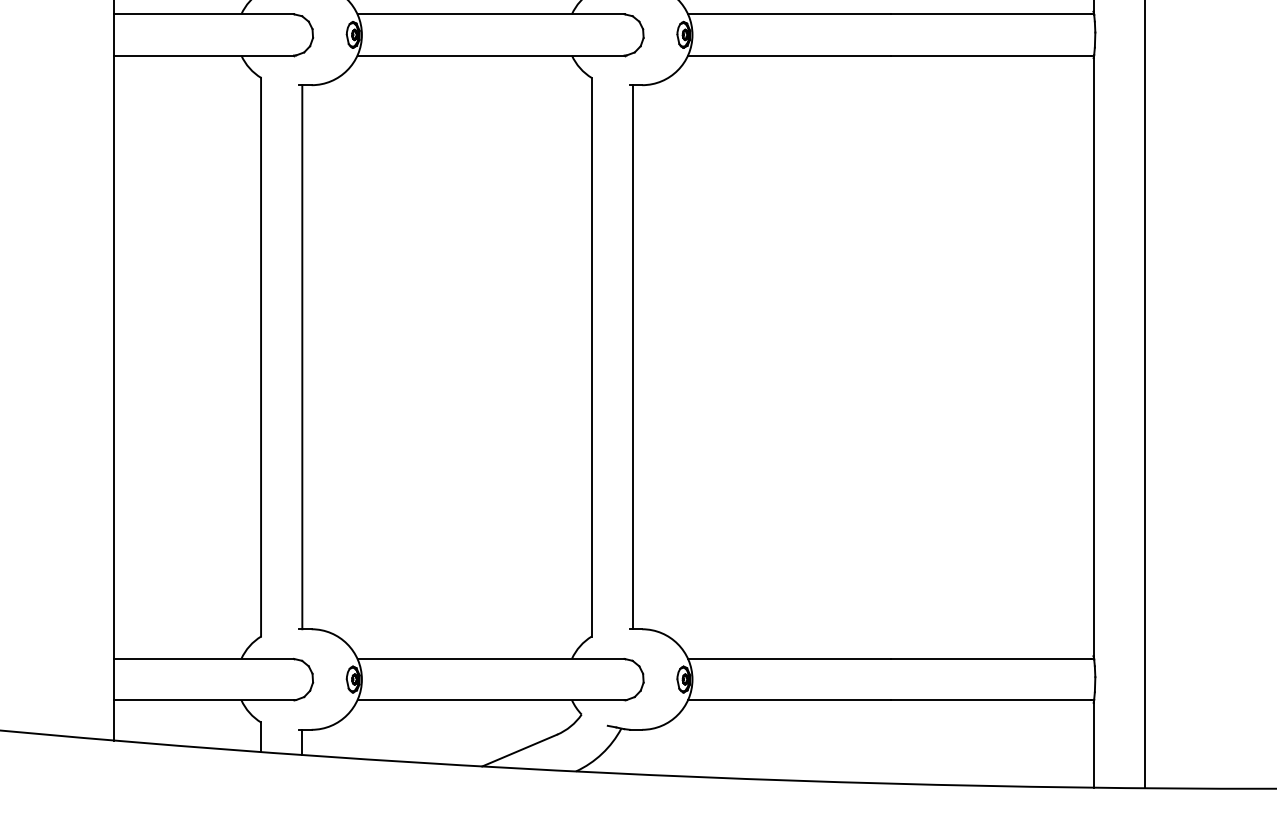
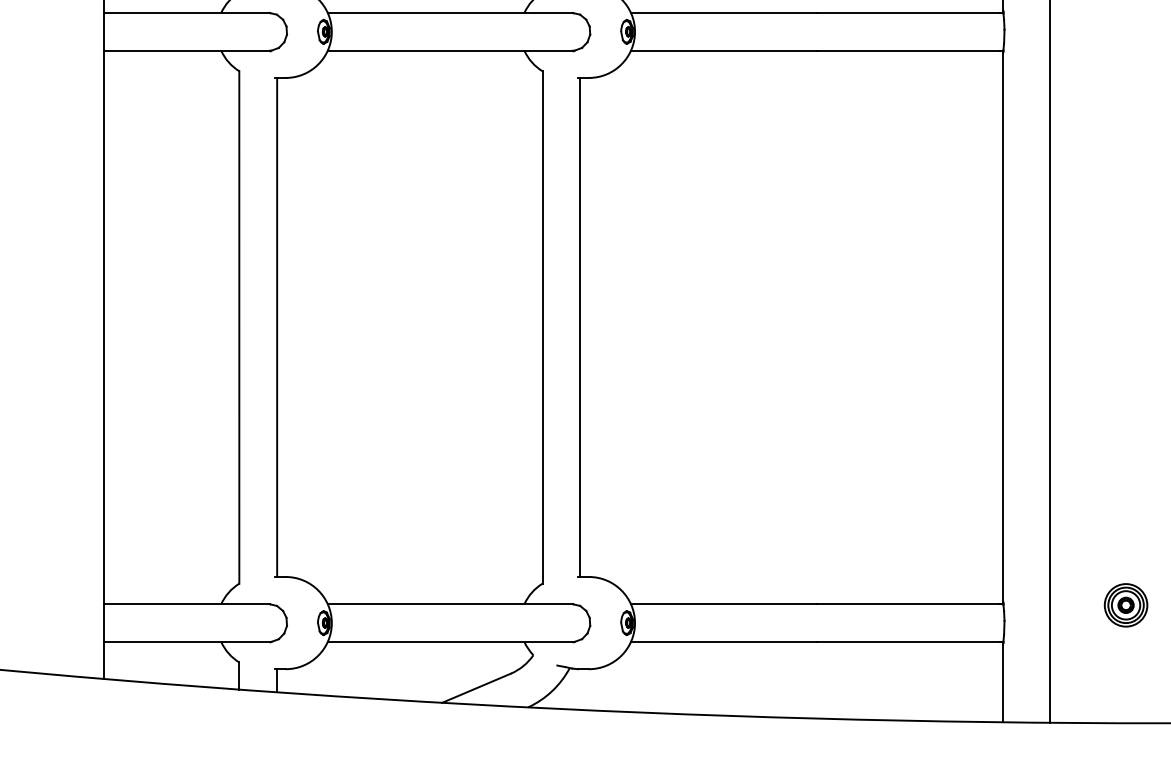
part: (1227, 660) -> (1125, 605), added

